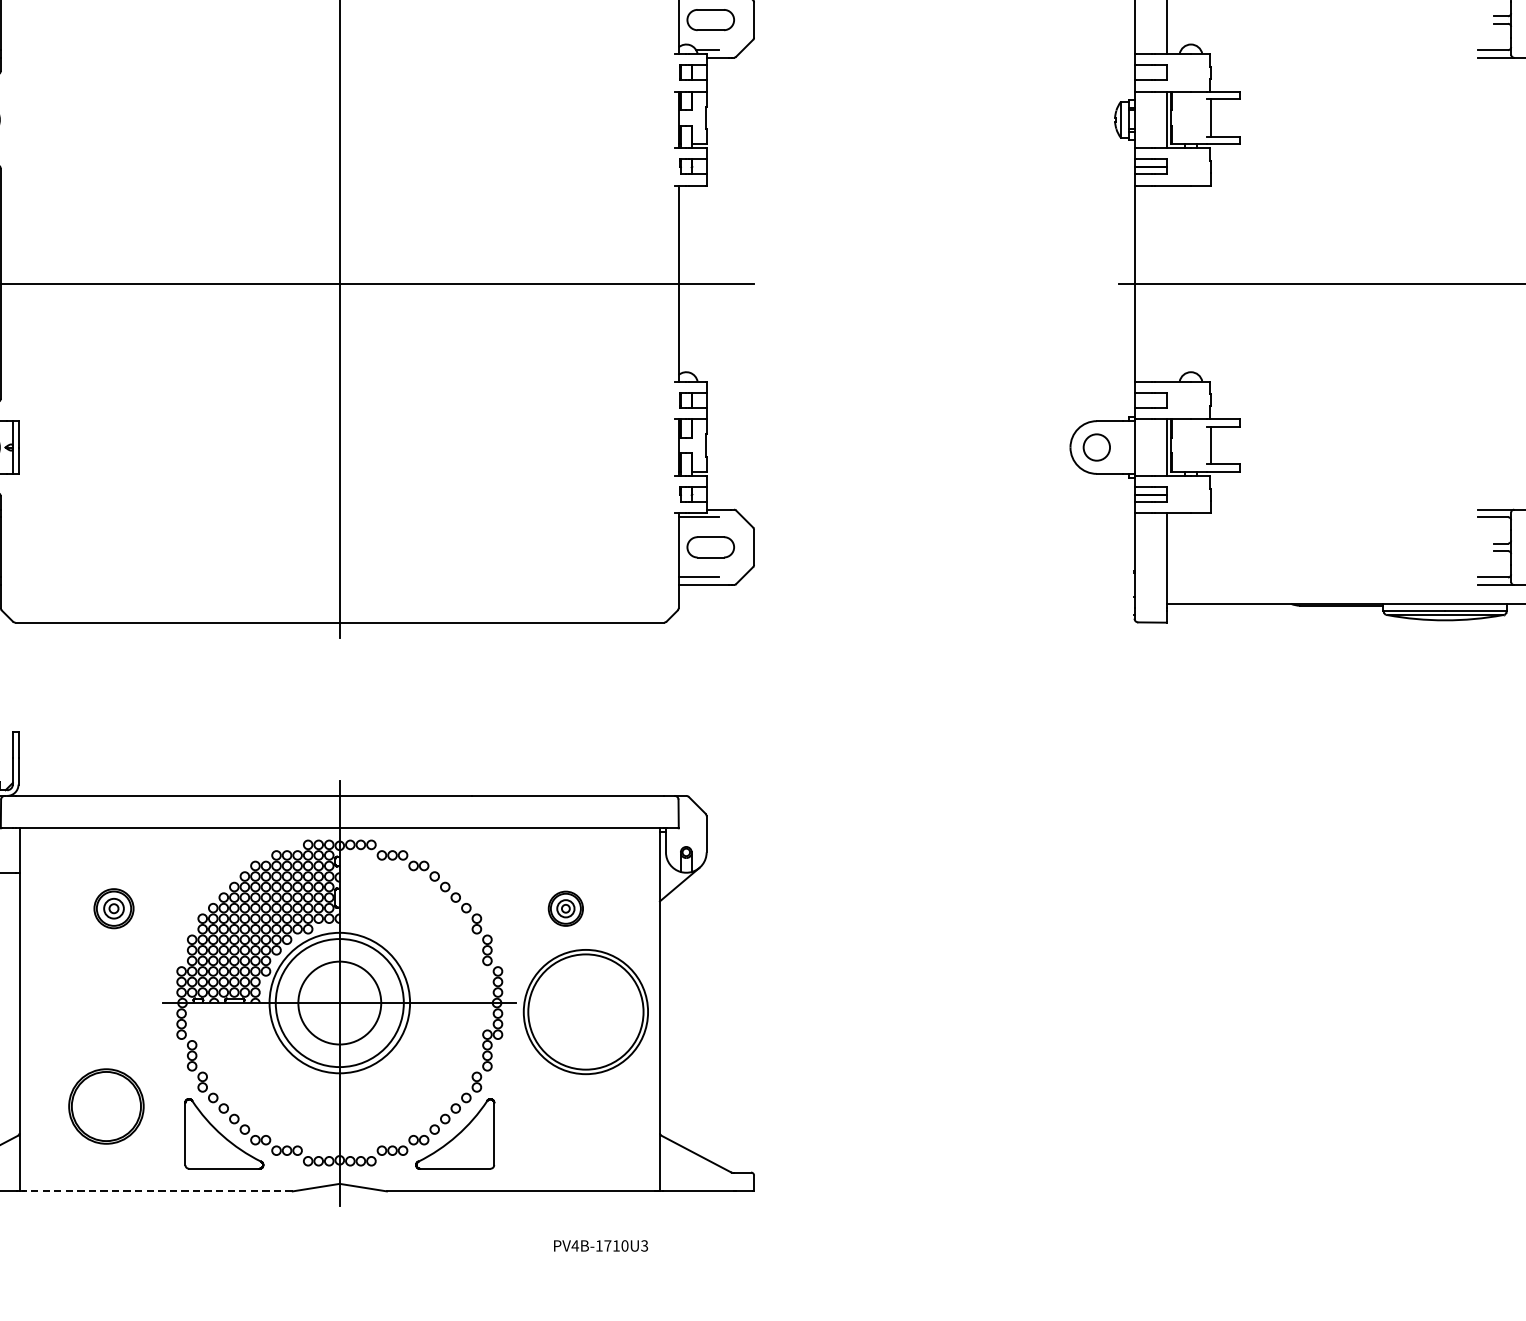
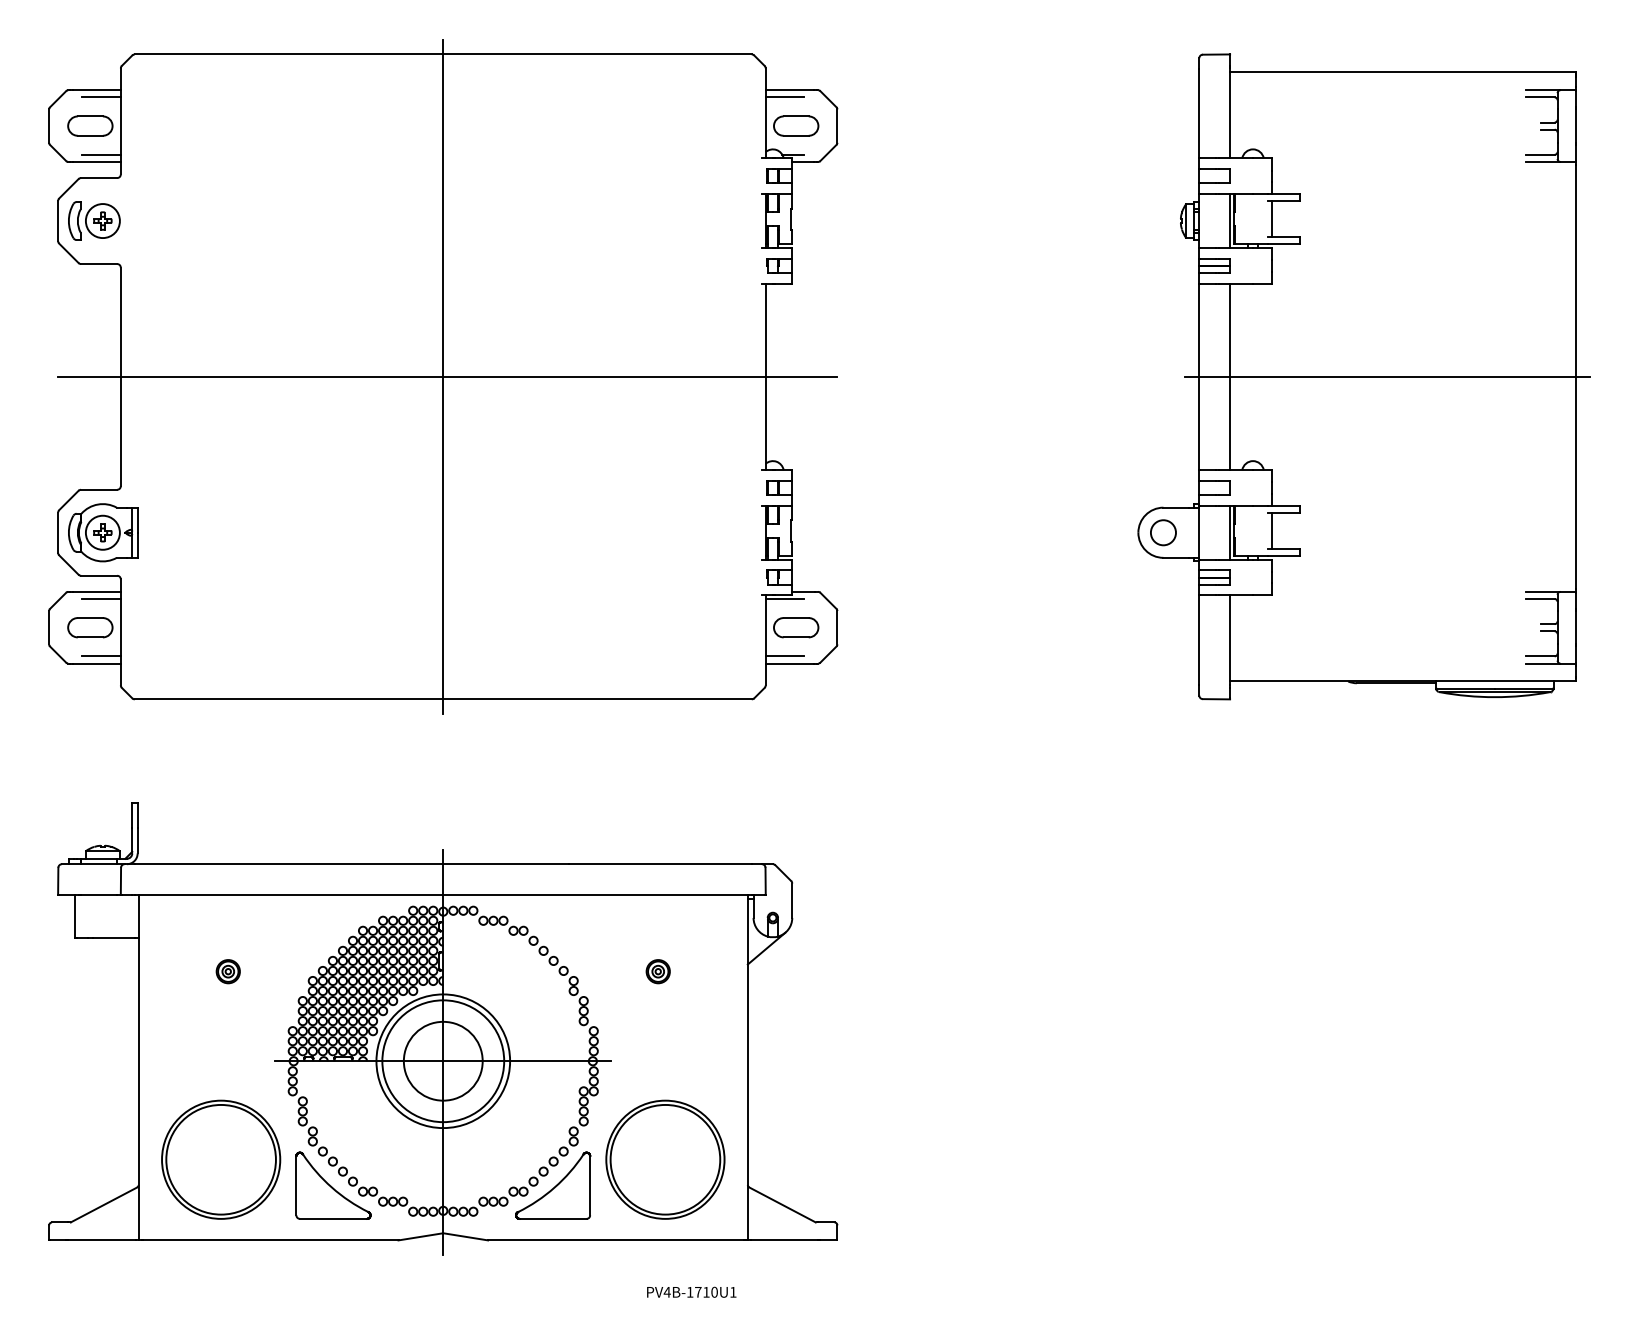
line: (1167, 283) -> (1230, 376), added
part: (112, 908) -> (227, 971), size x0.62
part: (564, 908) -> (657, 971), size x0.71
part: (586, 1011) -> (665, 1159), moved
part: (106, 1106) -> (221, 1159), size x1.67
line: (158, 1191) -> (270, 1240), dashed -> solid
text: (644, 1245) -> (733, 1291), PV4B-1710U3 -> PV4B-1710U1

